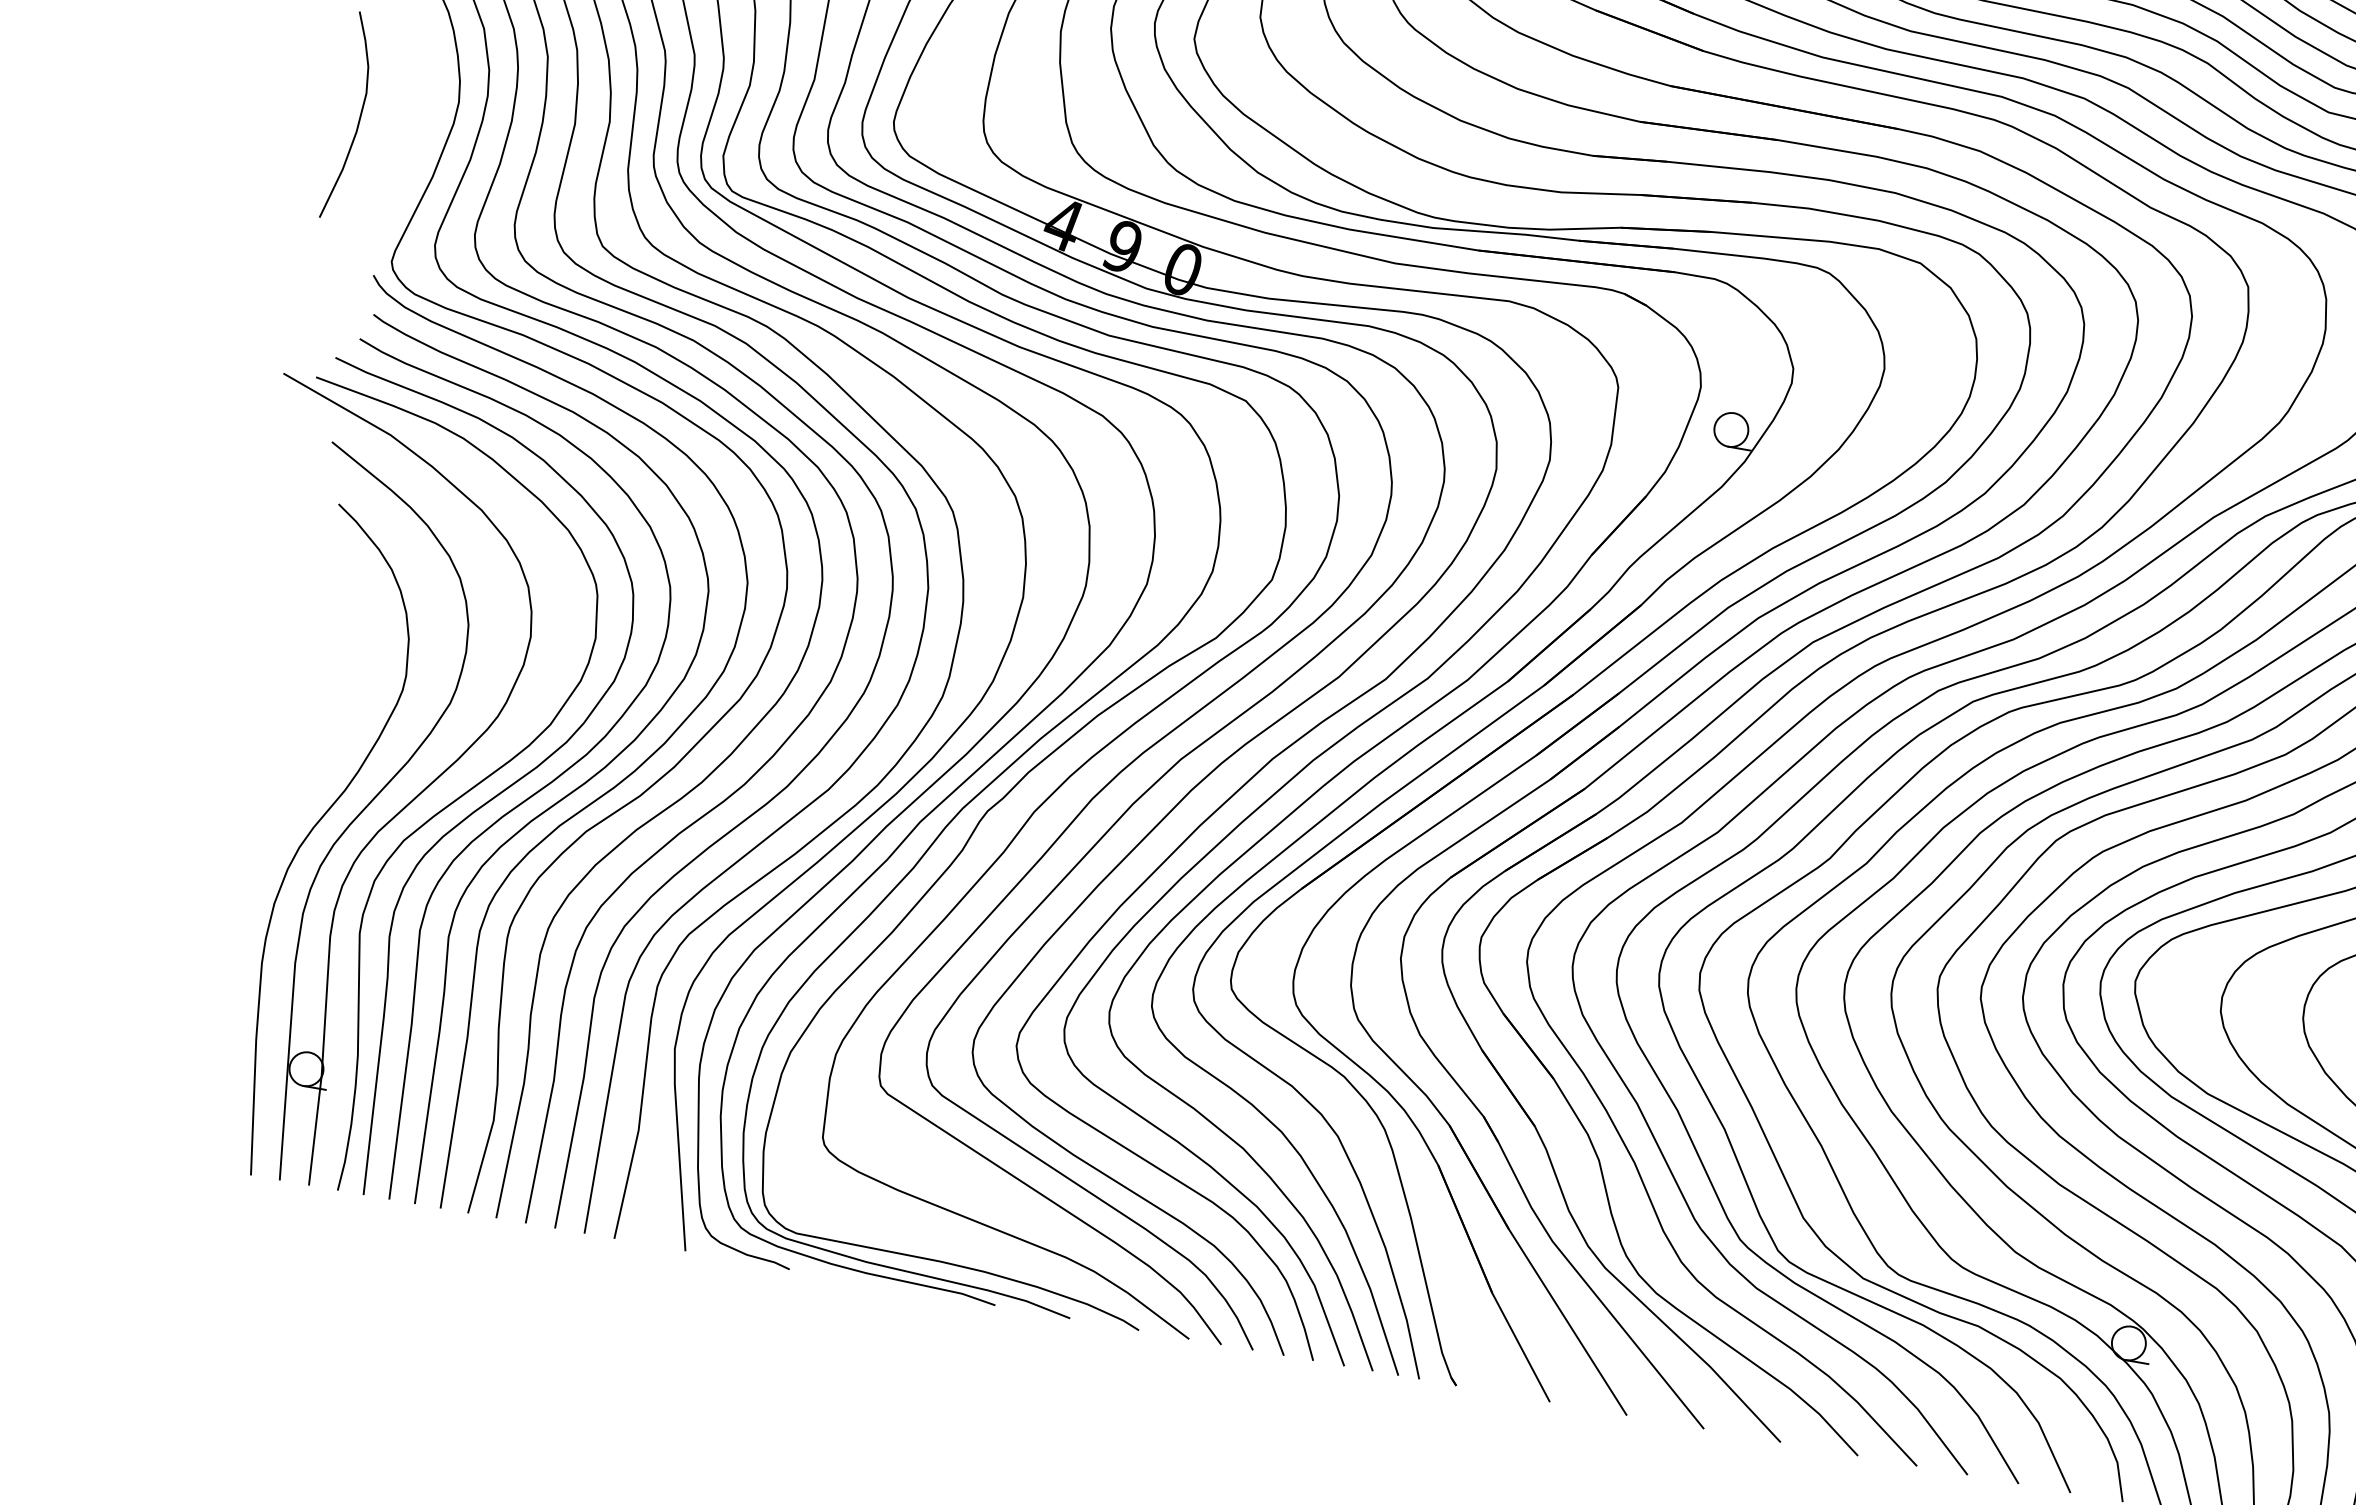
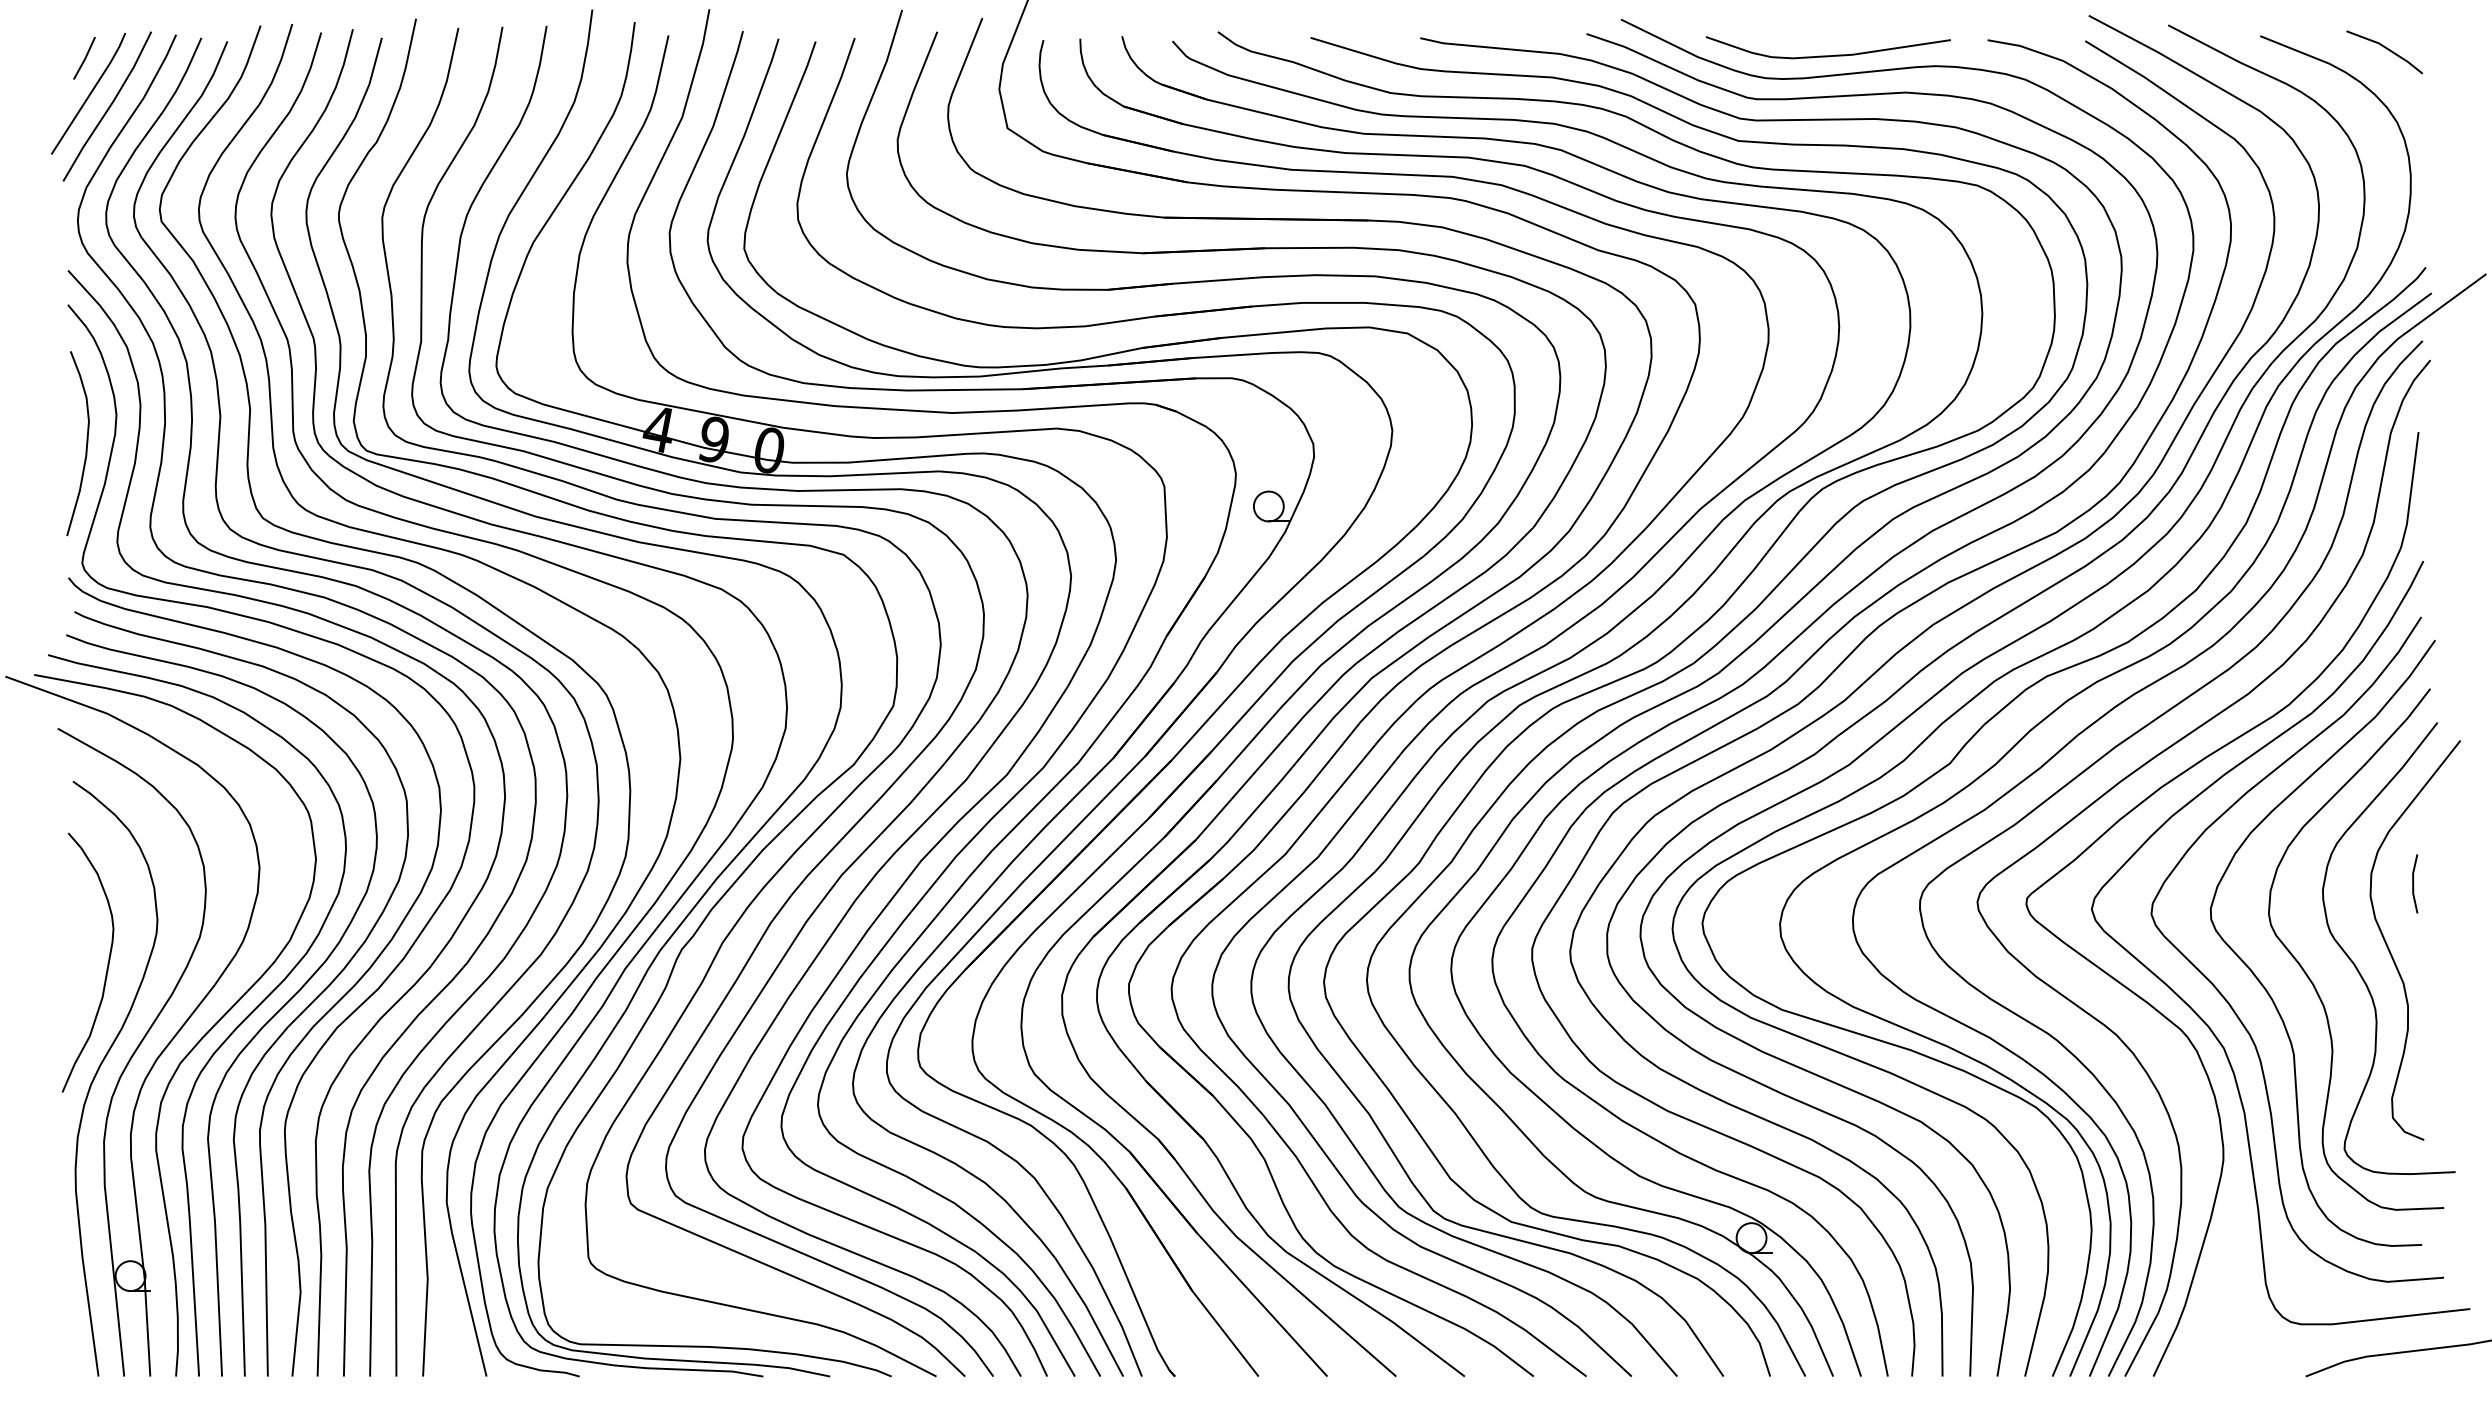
curve: (359, 117) -> (86, 443), moved
curve: (339, 720) -> (106, 968), added

